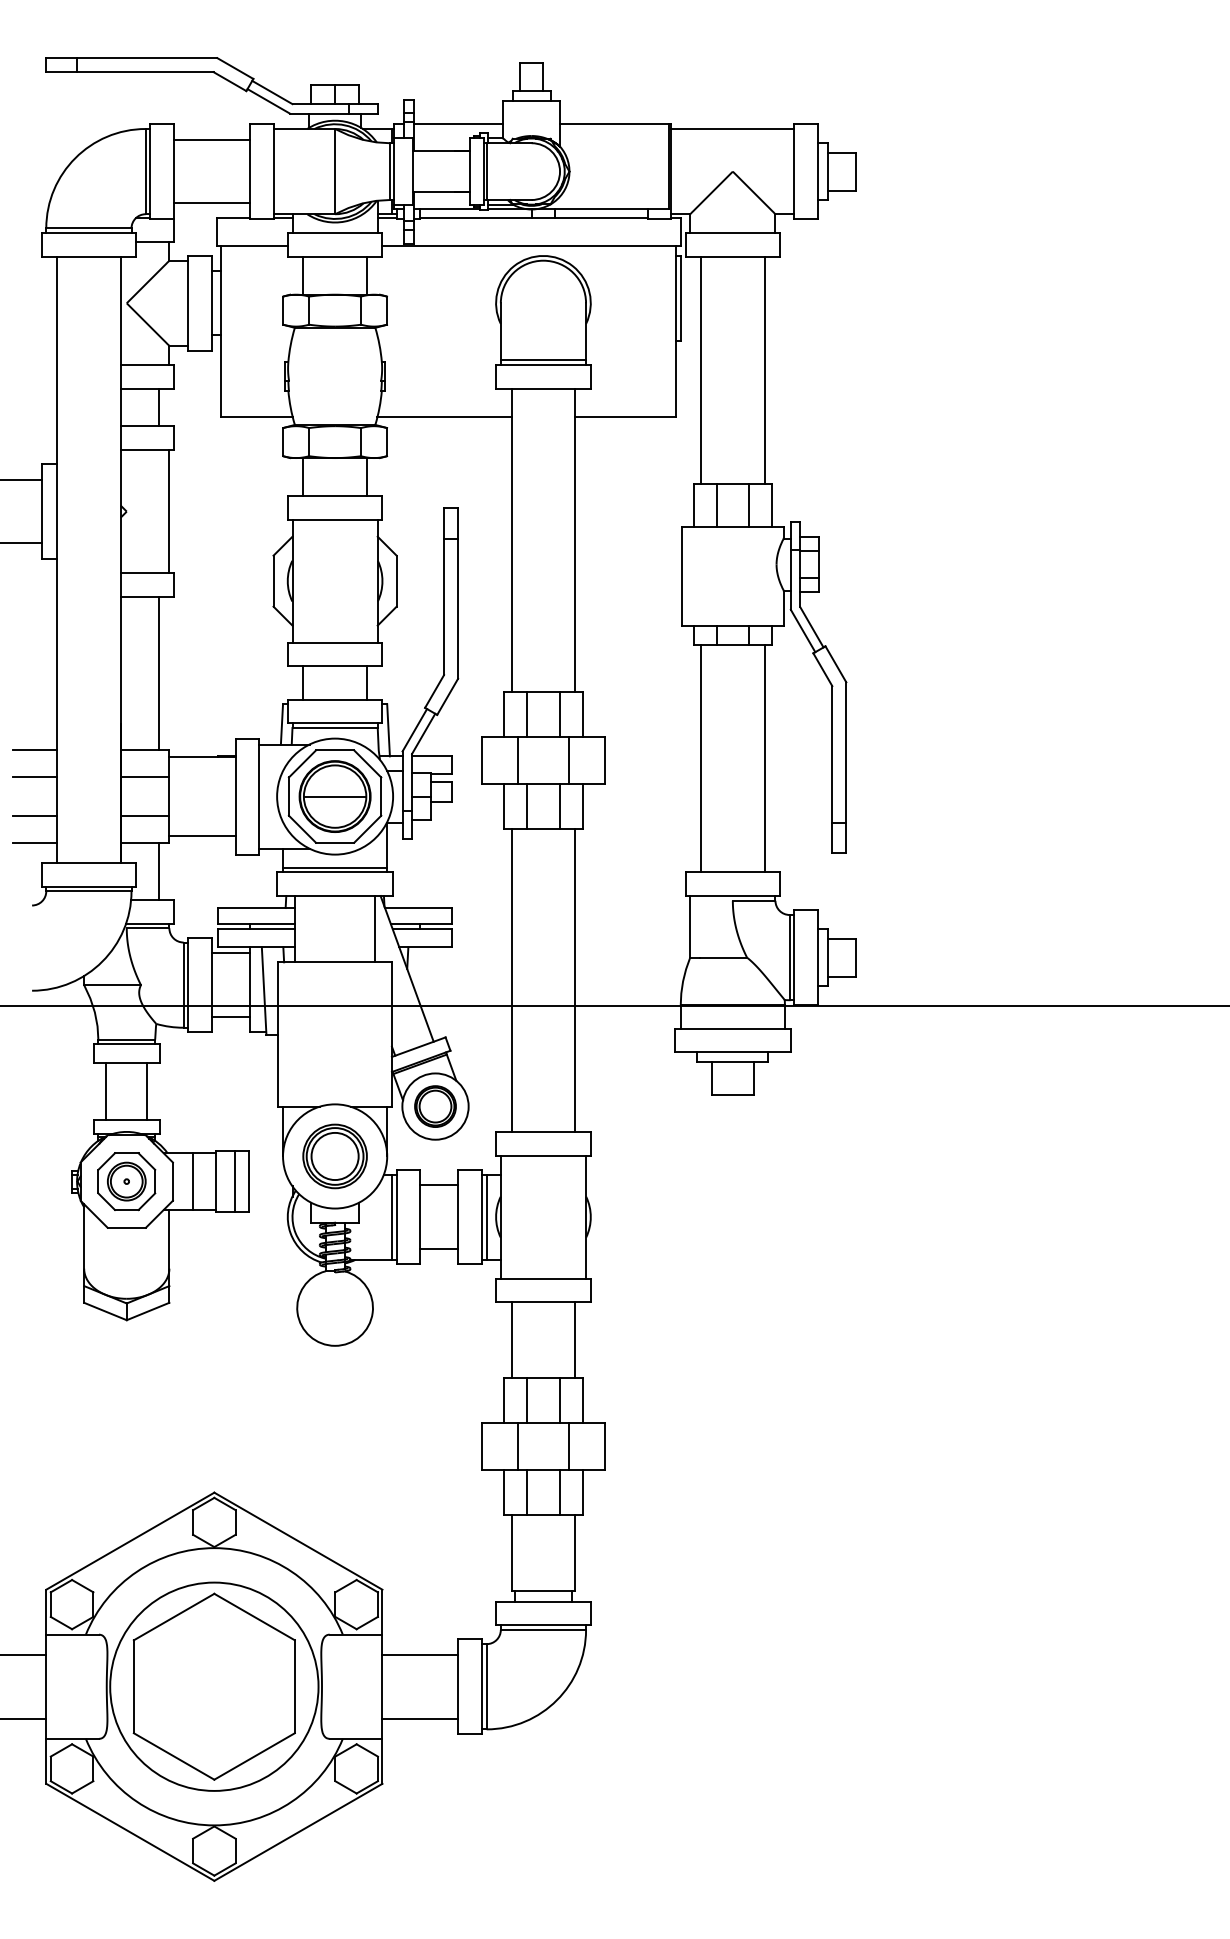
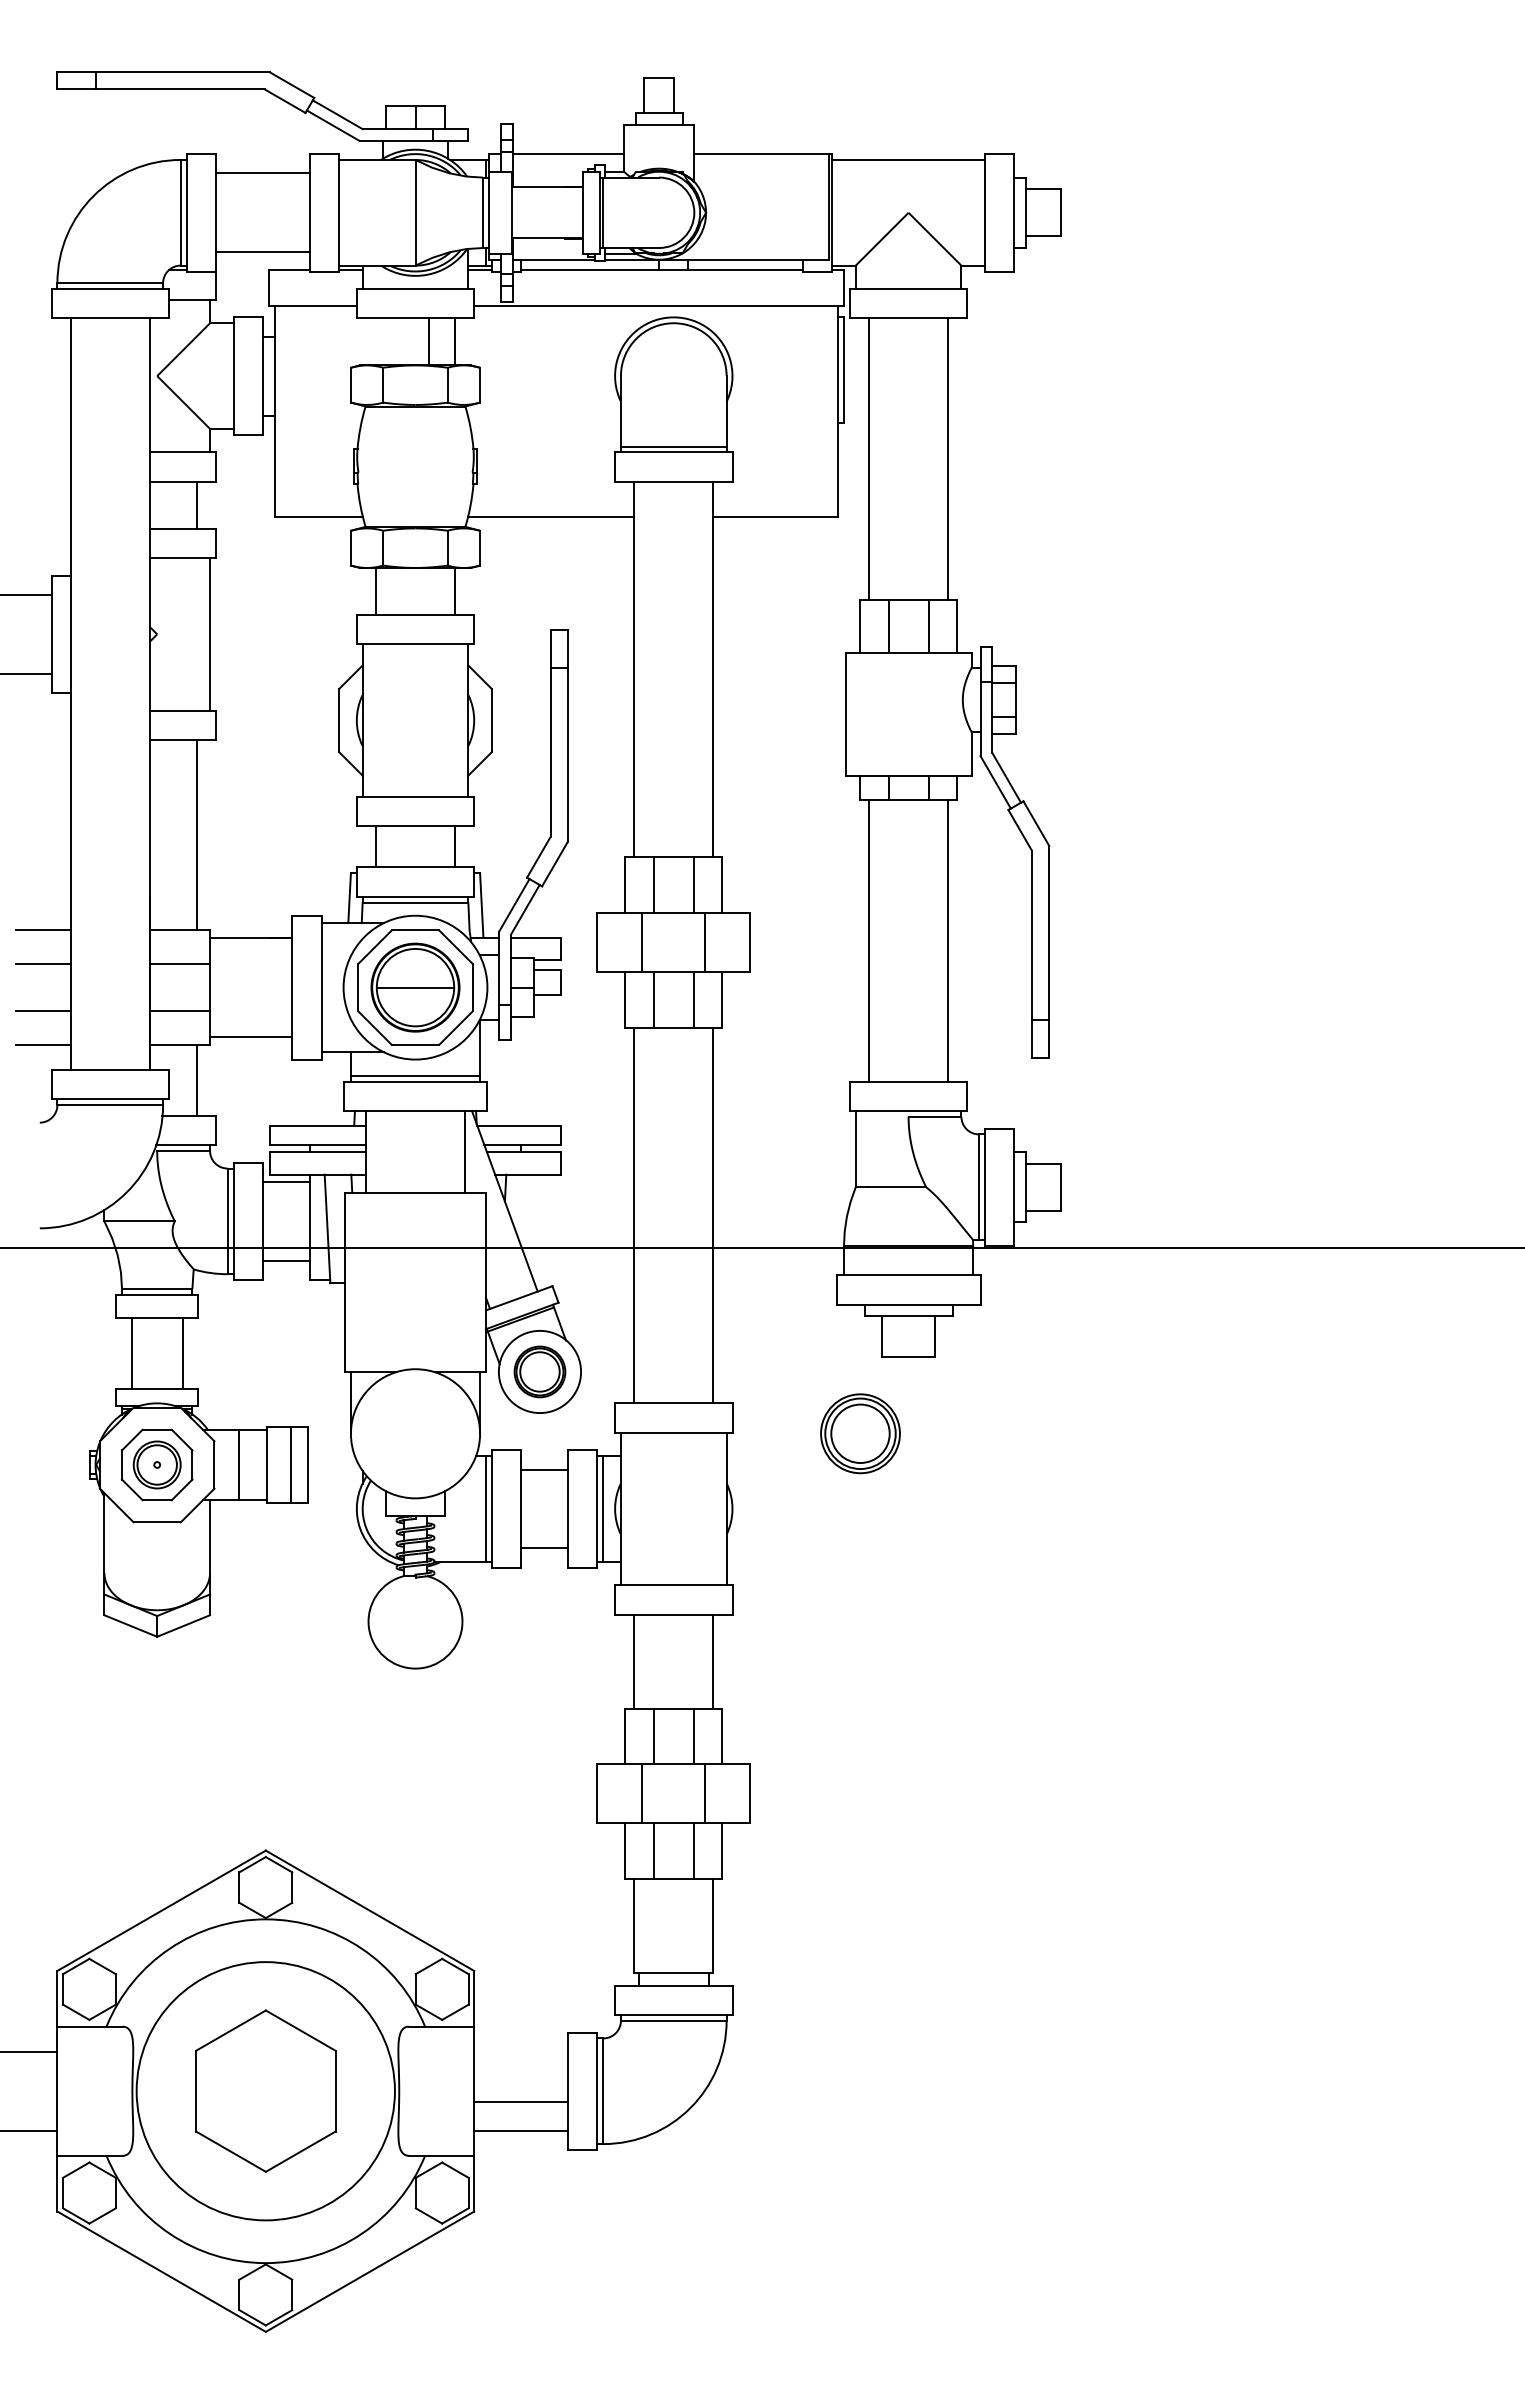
line: (303, 275) -> (429, 341), moved
part: (335, 1156) -> (860, 1433), moved
line: (420, 1654) -> (521, 2101), moved
part: (214, 1686) -> (265, 2090), size x0.7

